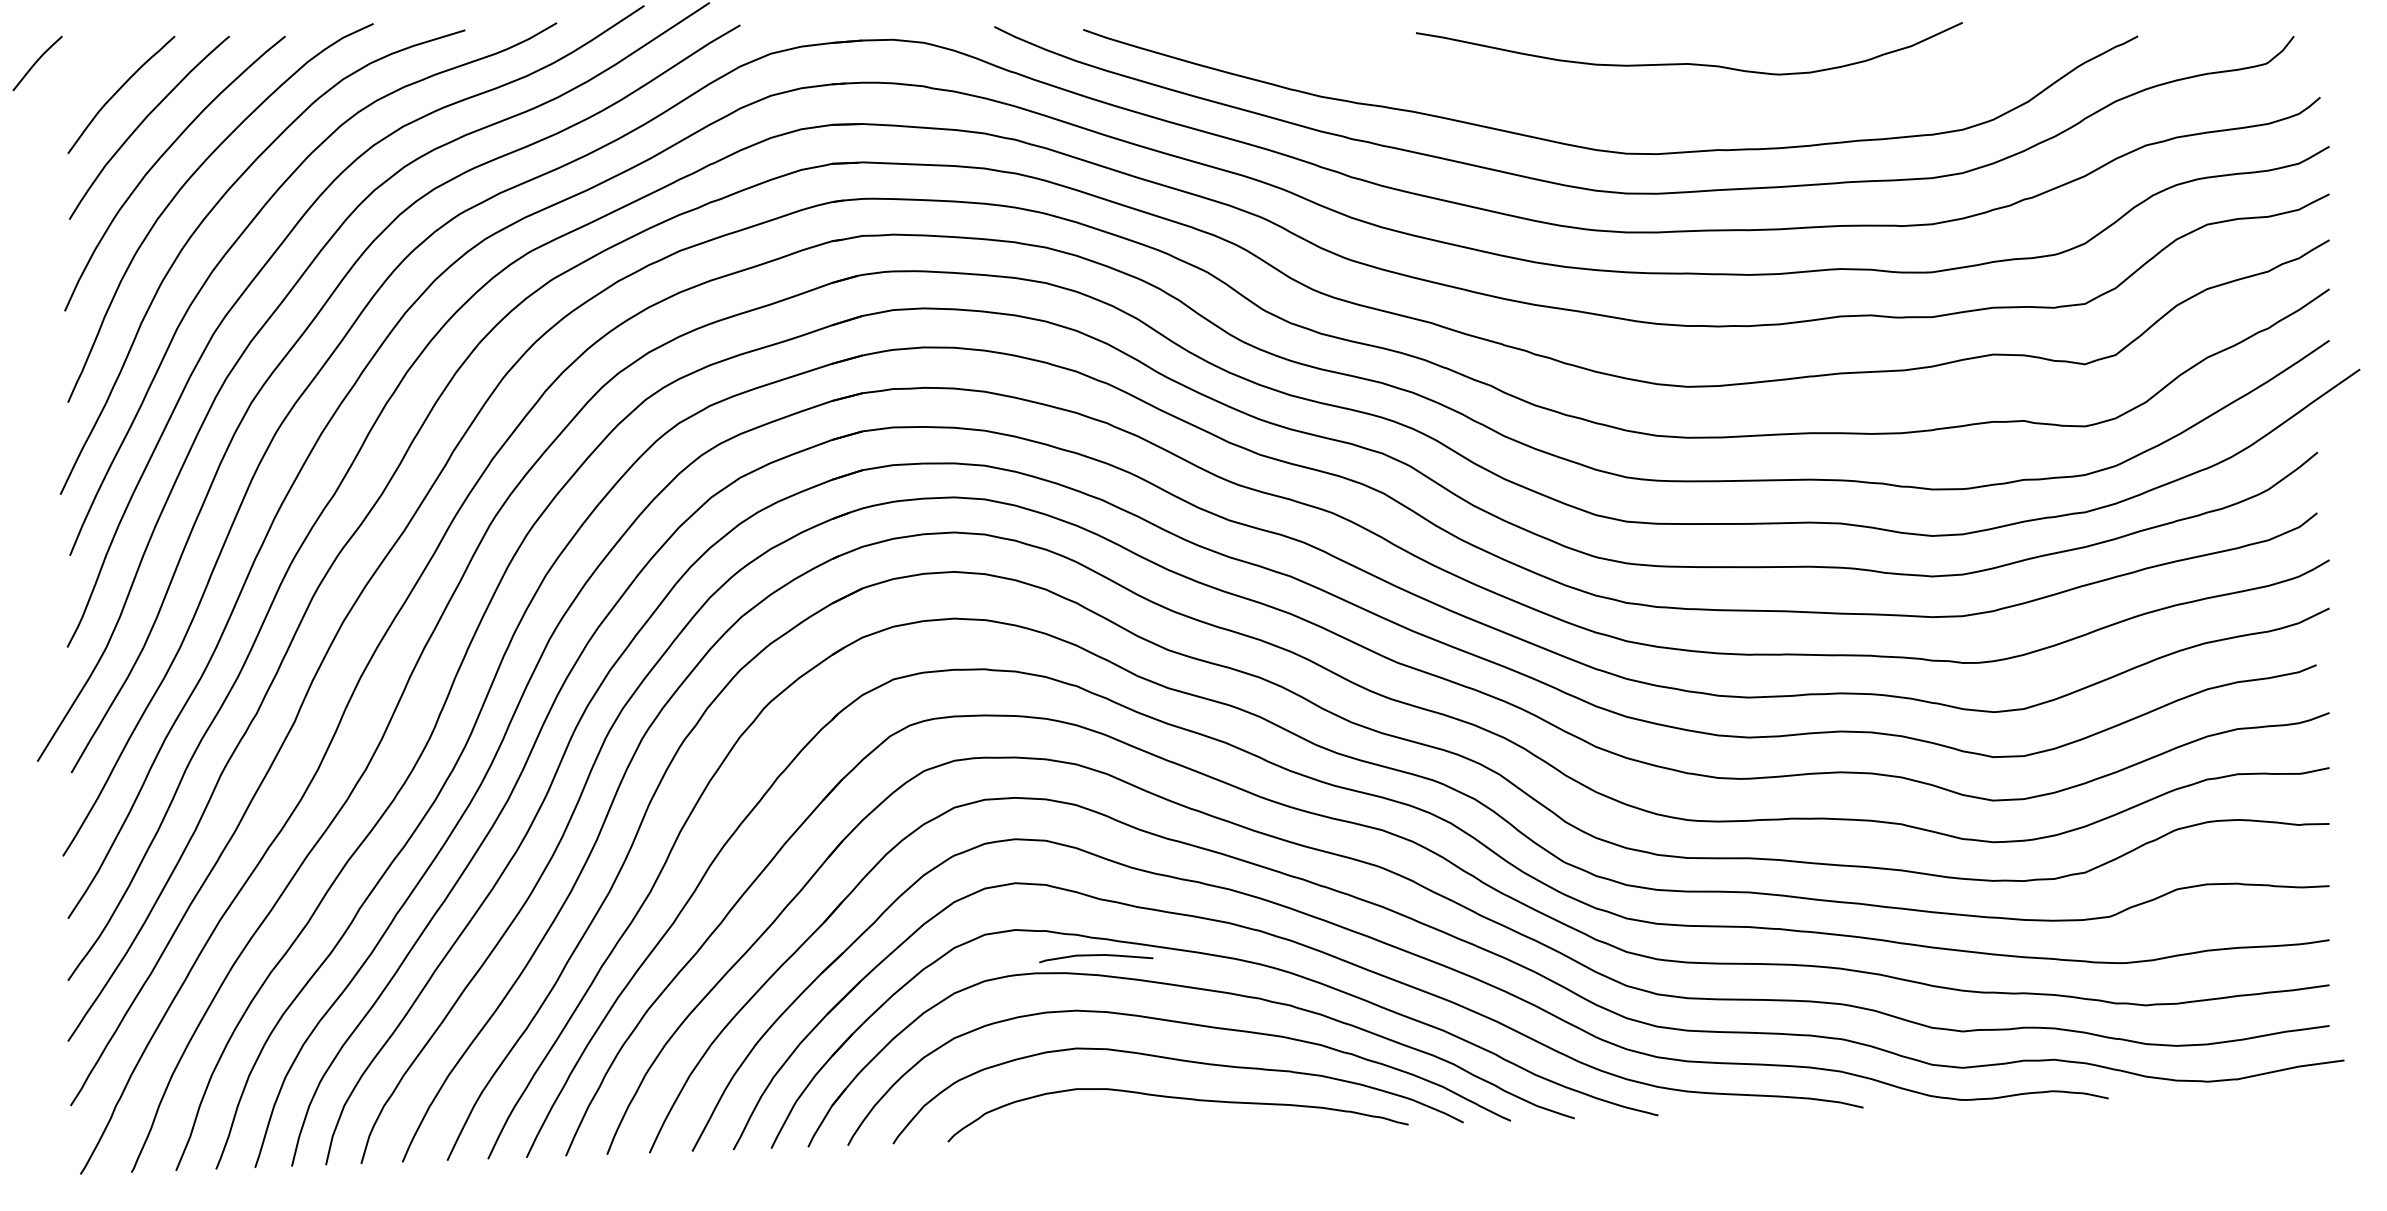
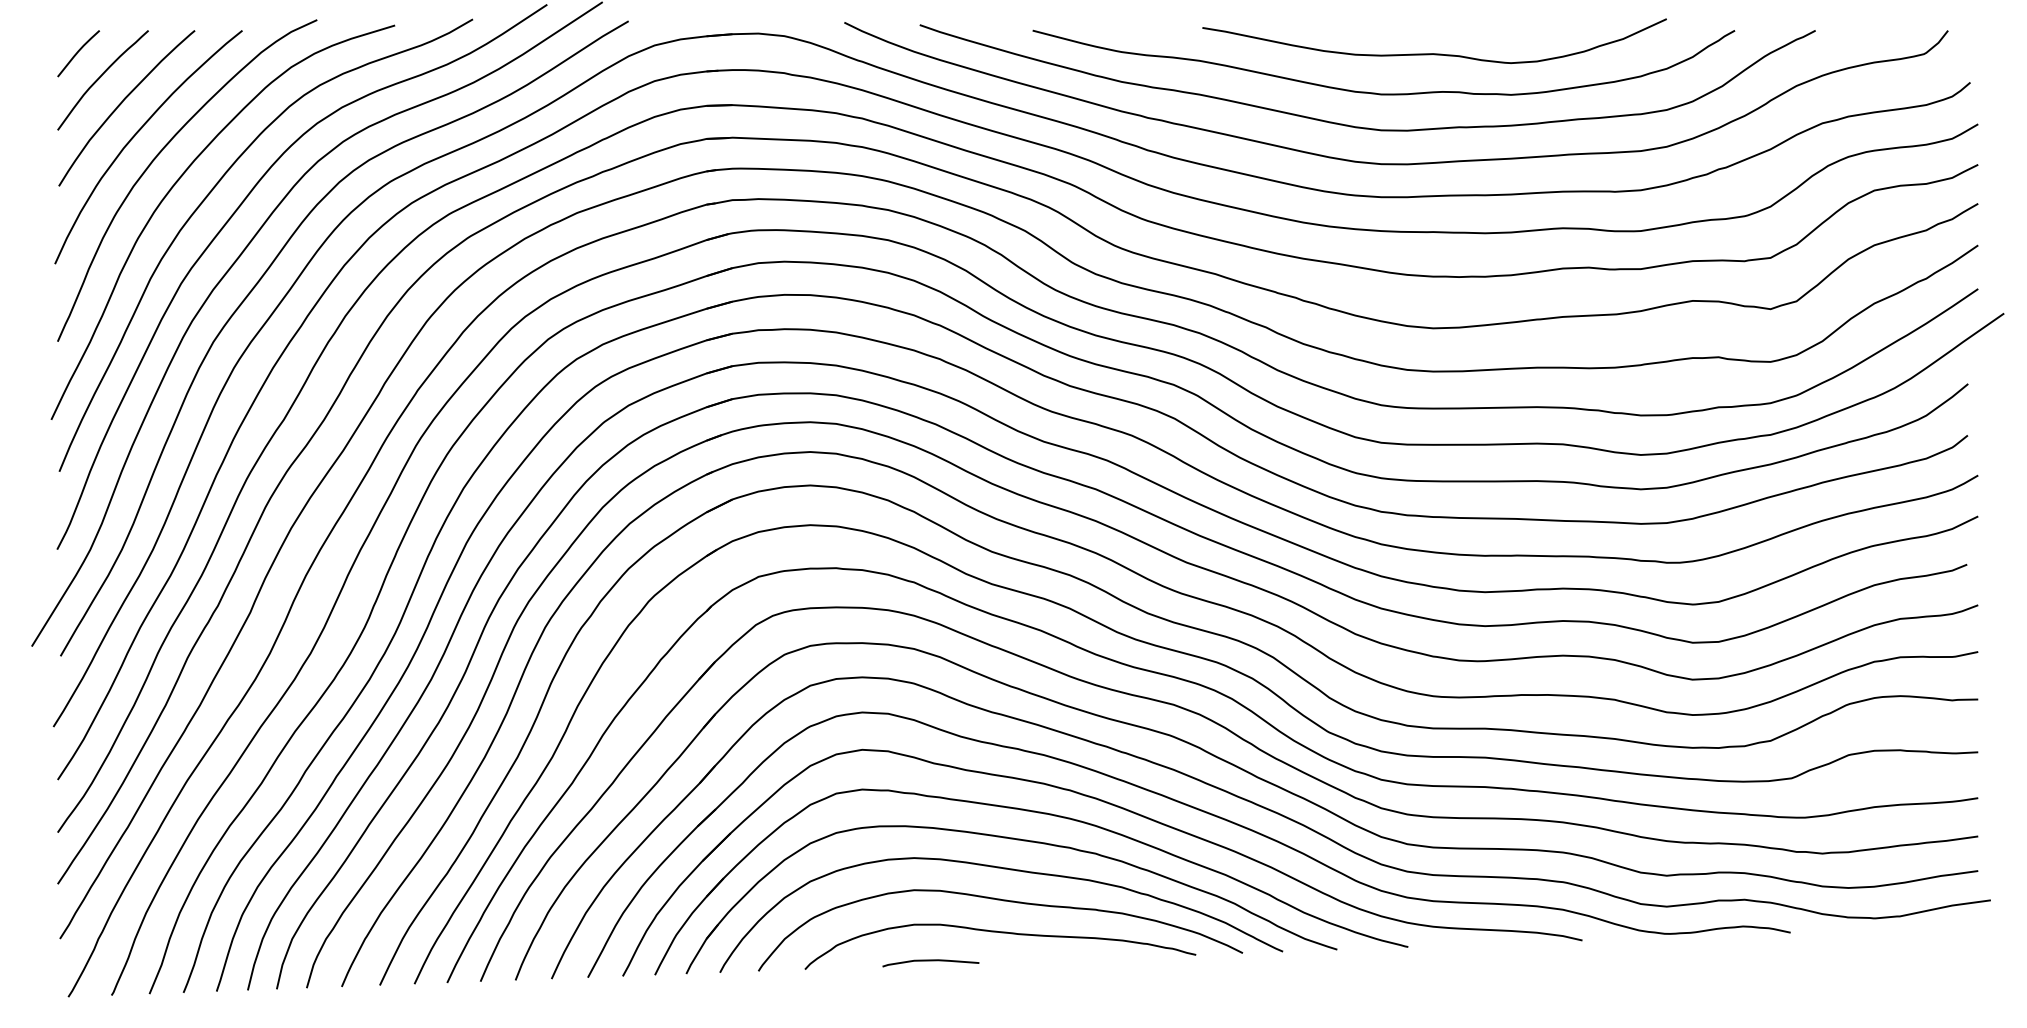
curve: (37, 62) -> (78, 52), moved
curve: (1621, 109) -> (1376, 92), added
curve: (1096, 956) -> (931, 961), moved

